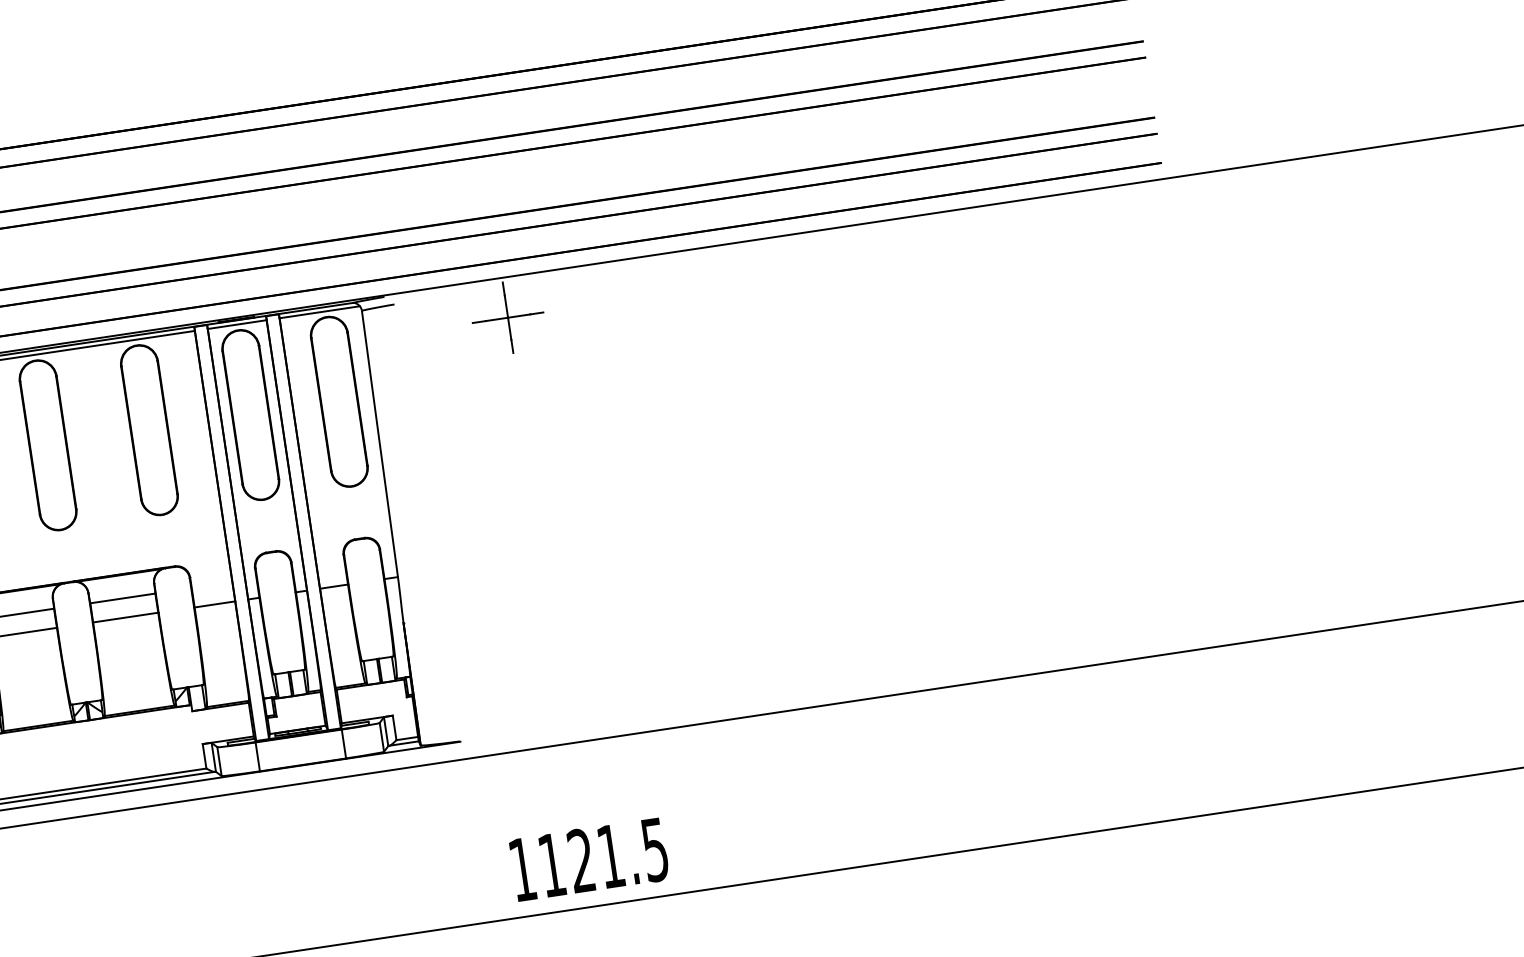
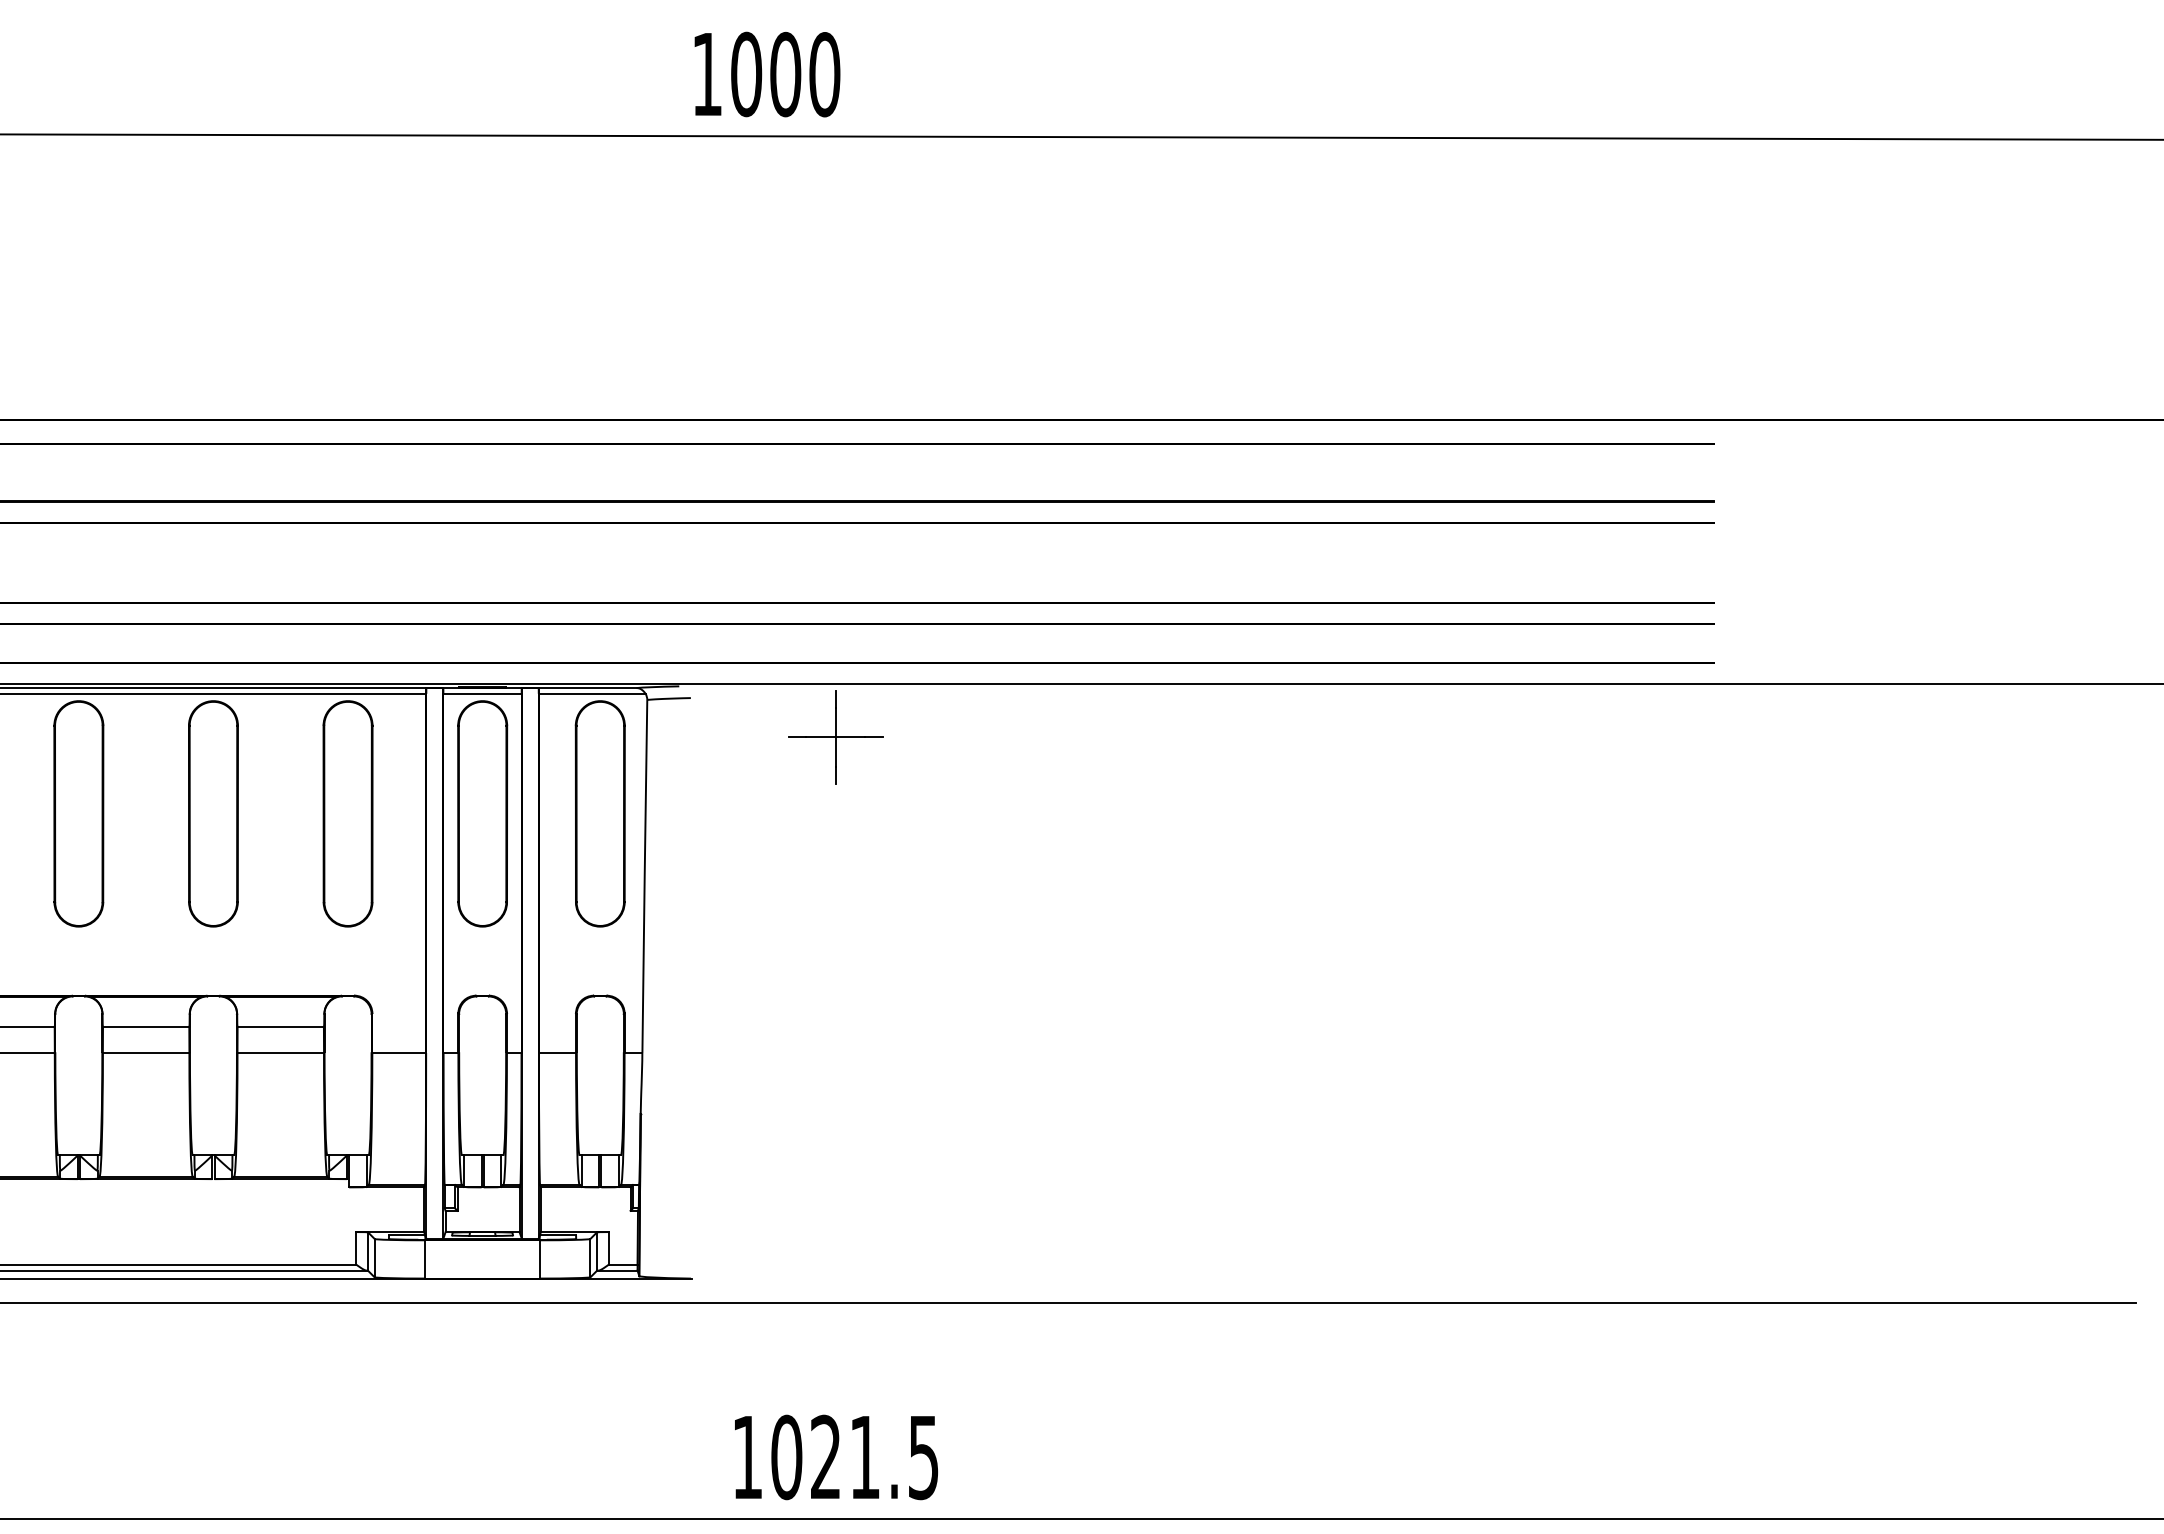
text: (551, 865) -> (786, 1457), 1121.5 -> 1021.5

